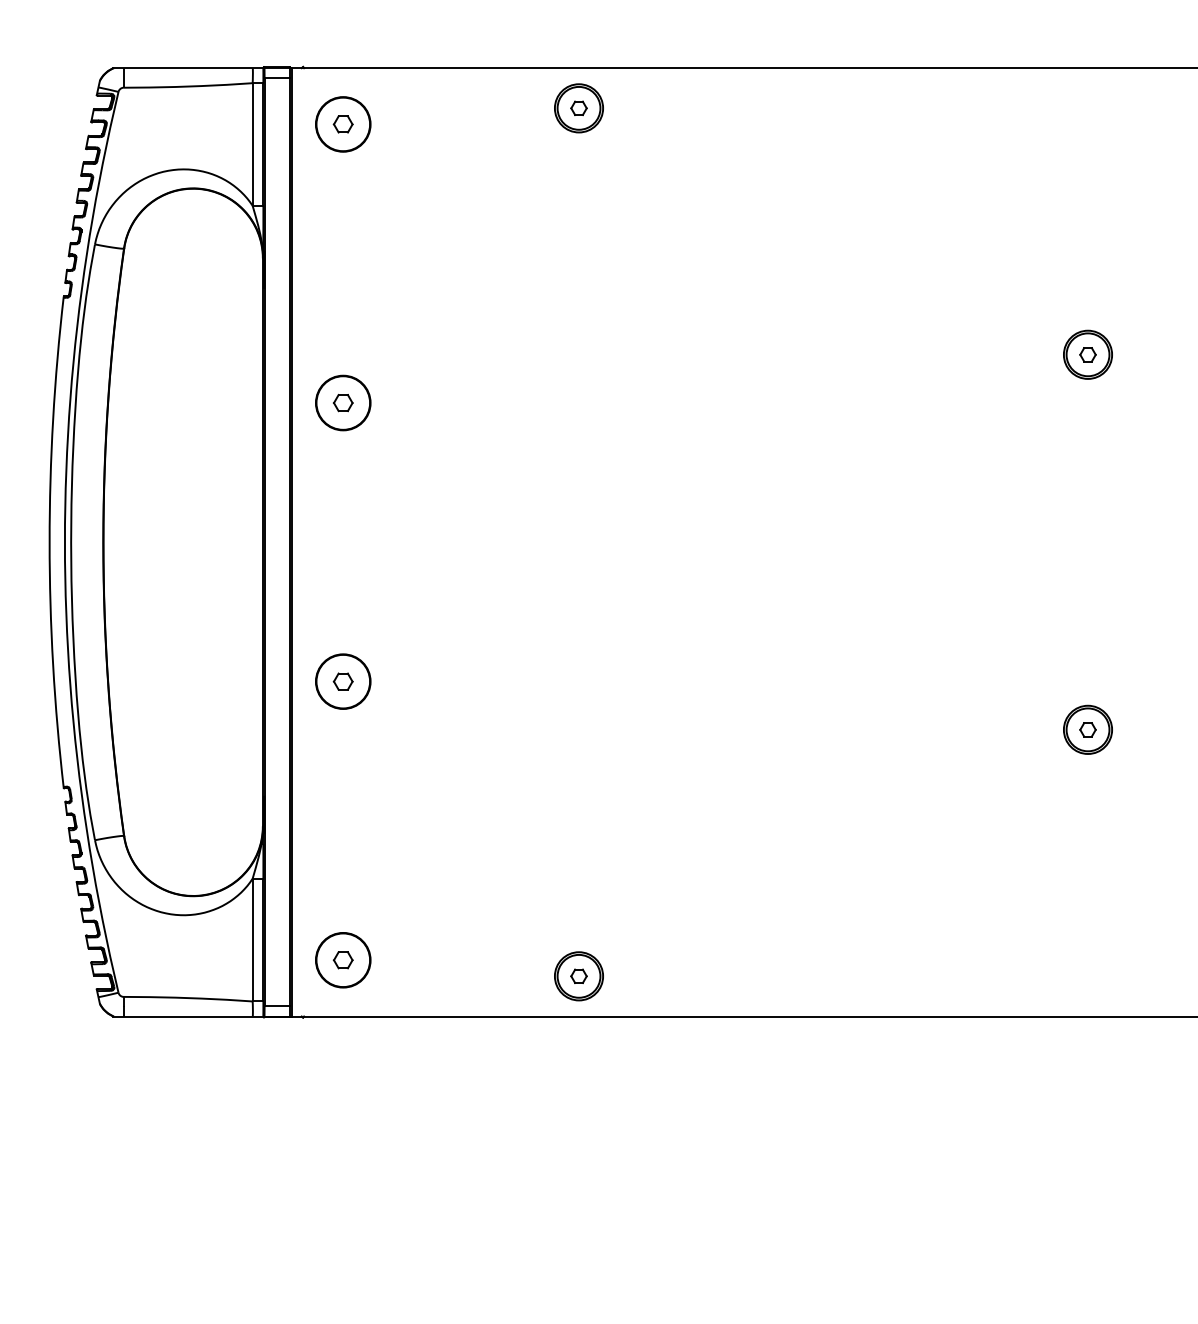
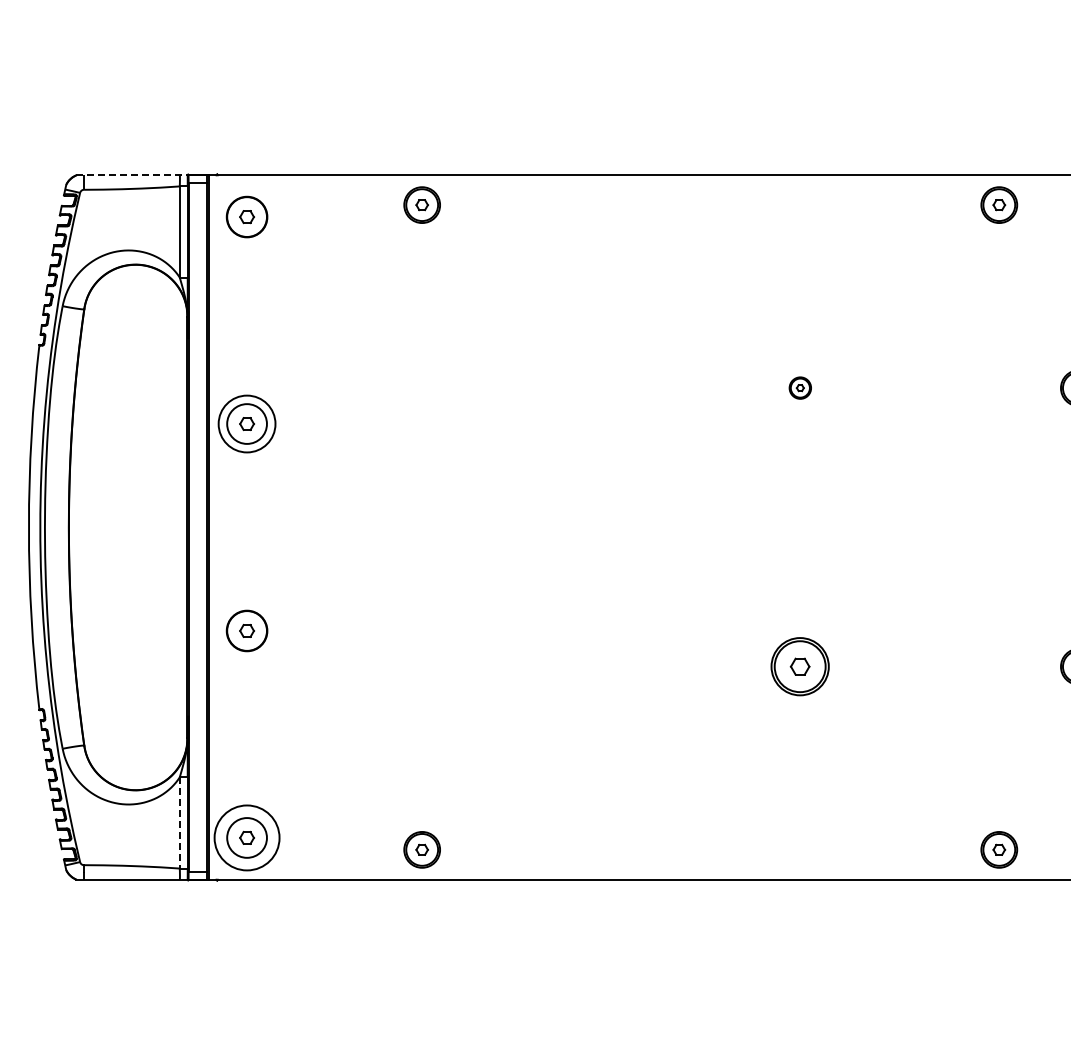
line: (189, 68) -> (132, 175), solid -> dashed
part: (1088, 353) -> (800, 387), size x0.6
circle: (342, 402) -> (246, 423), size x1.4
part: (1088, 729) -> (800, 666), size x1.6
line: (252, 939) -> (179, 822), solid -> dashed
circle: (342, 959) -> (246, 837), size x1.6

